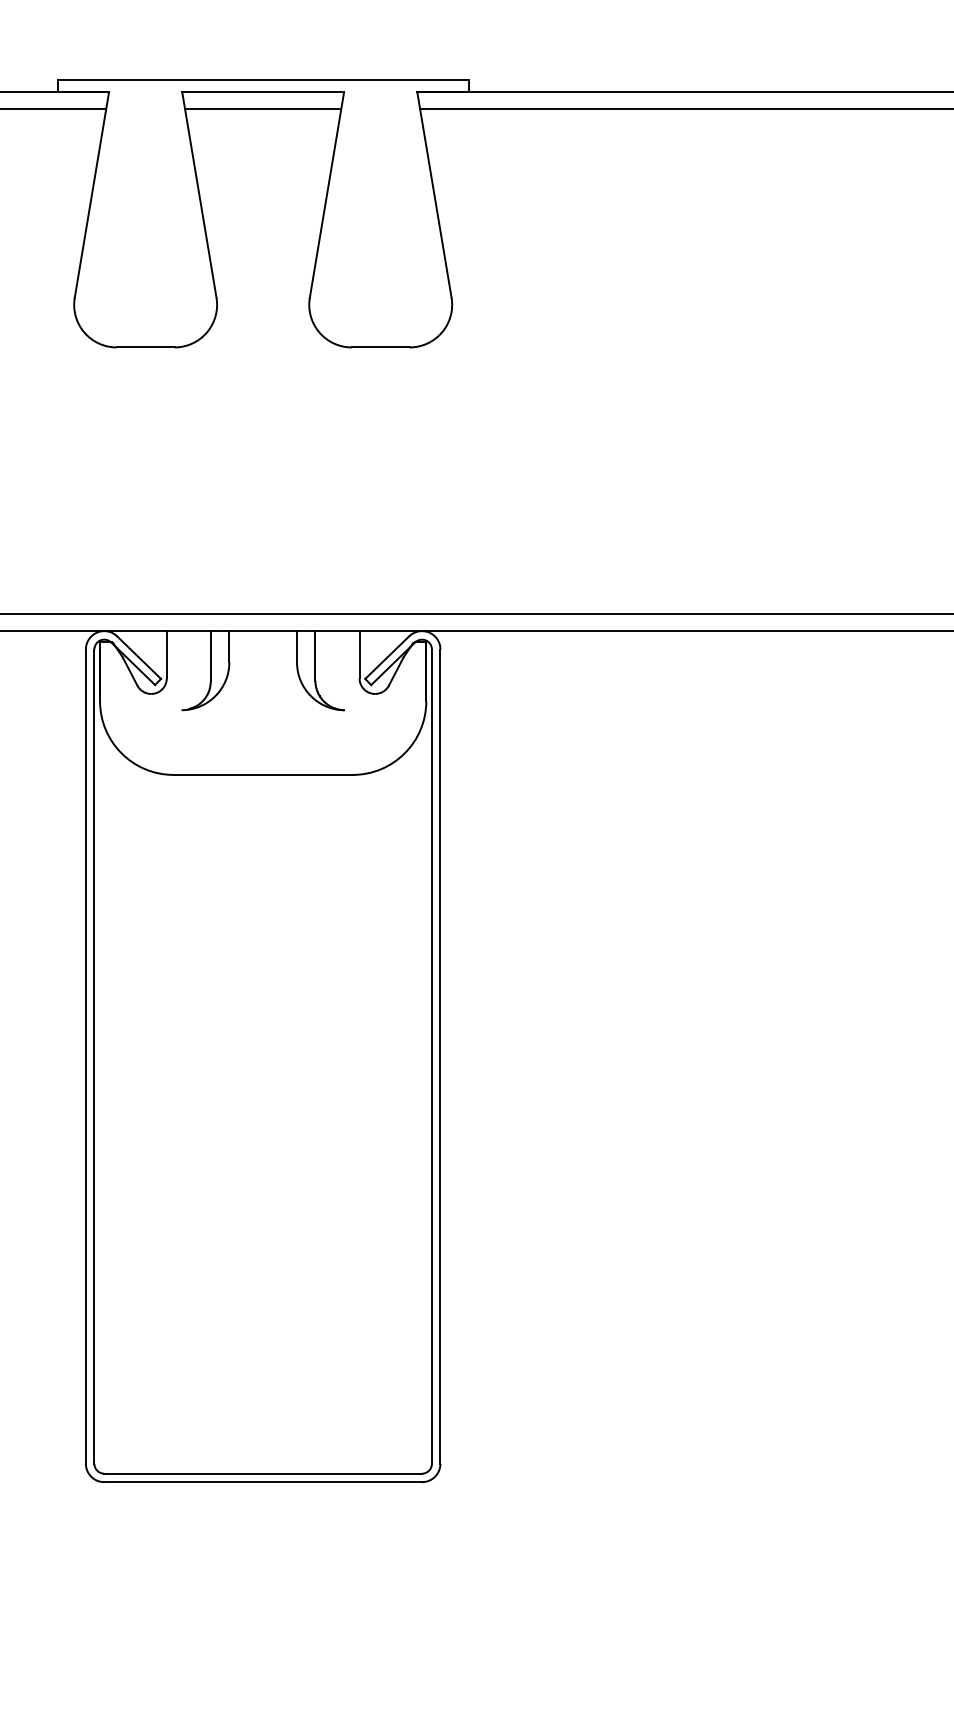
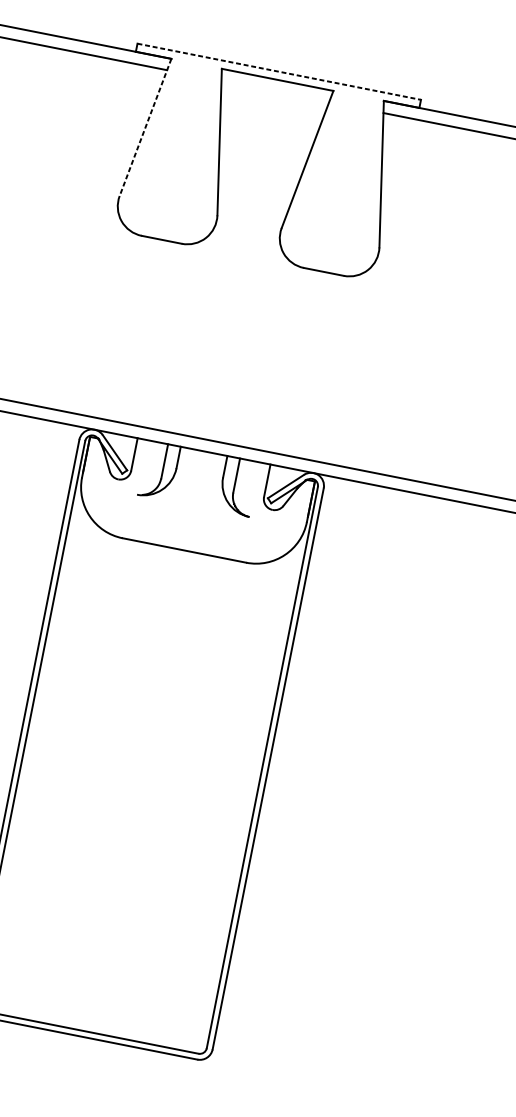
line: (263, 80) -> (279, 71), solid -> dashed
line: (263, 109) -> (275, 91), removed
line: (91, 195) -> (145, 127), solid -> dashed

